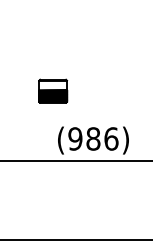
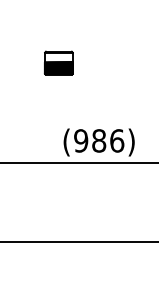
part: (52, 90) -> (58, 62), moved

